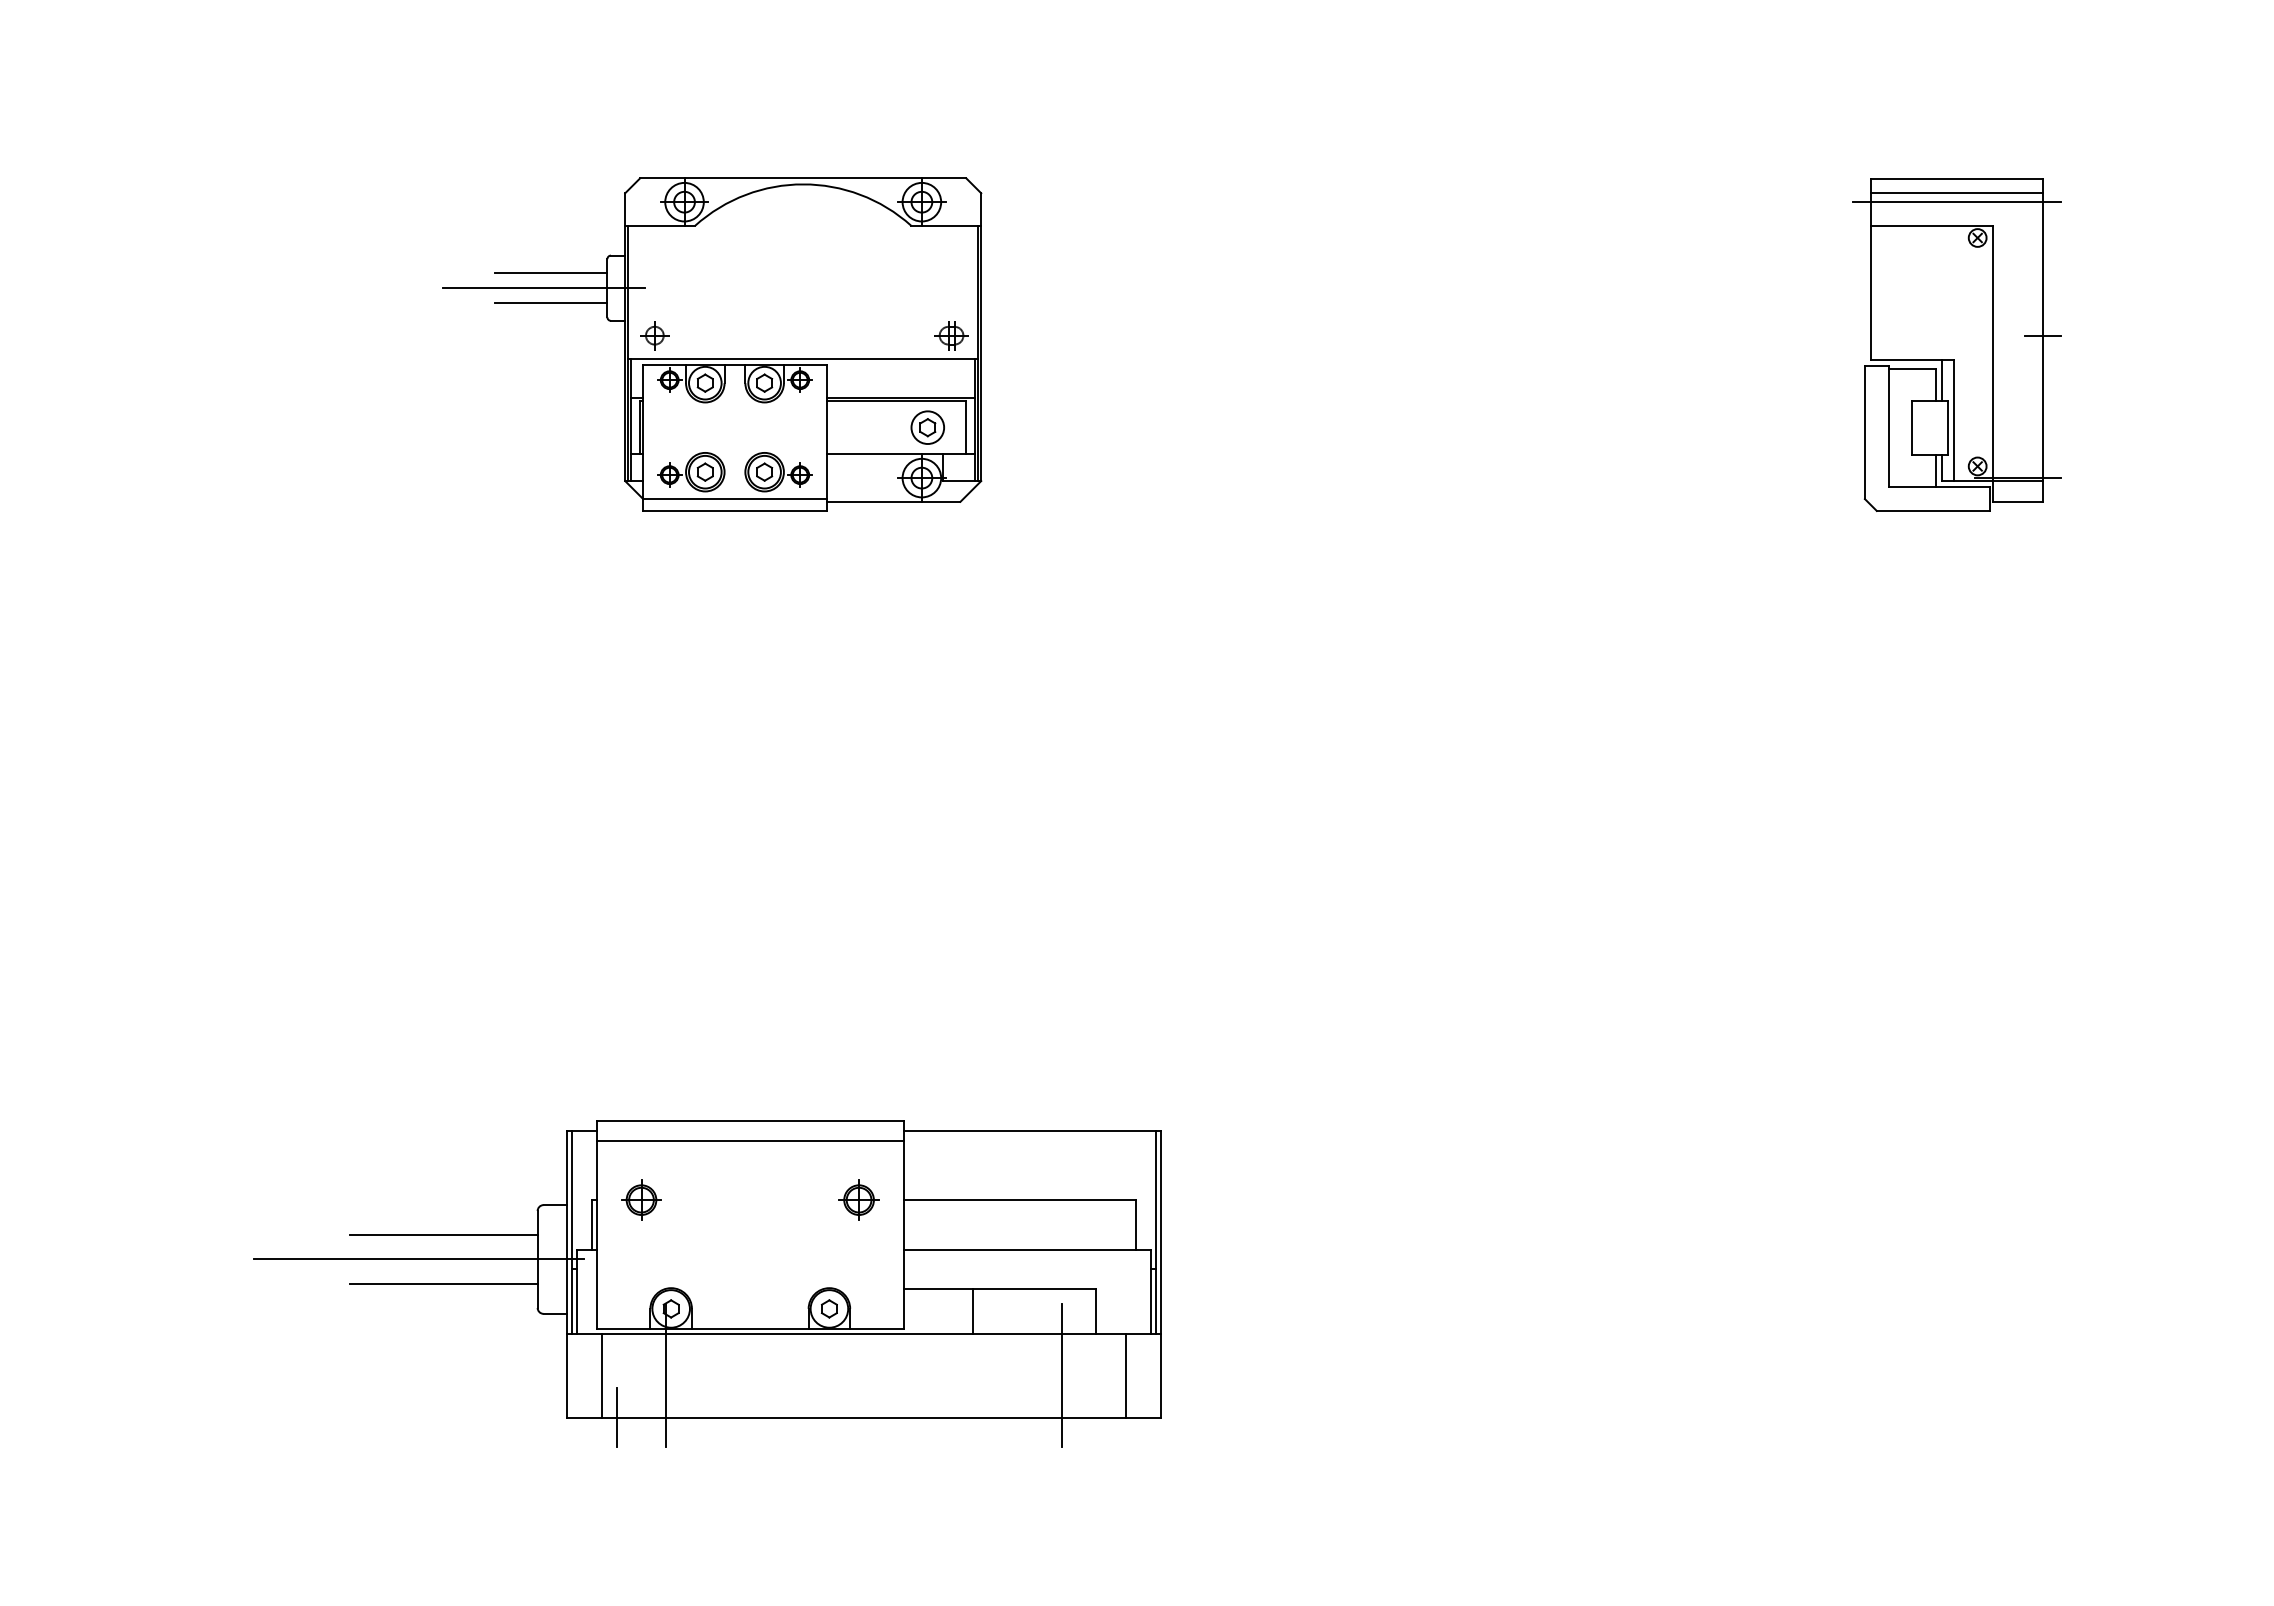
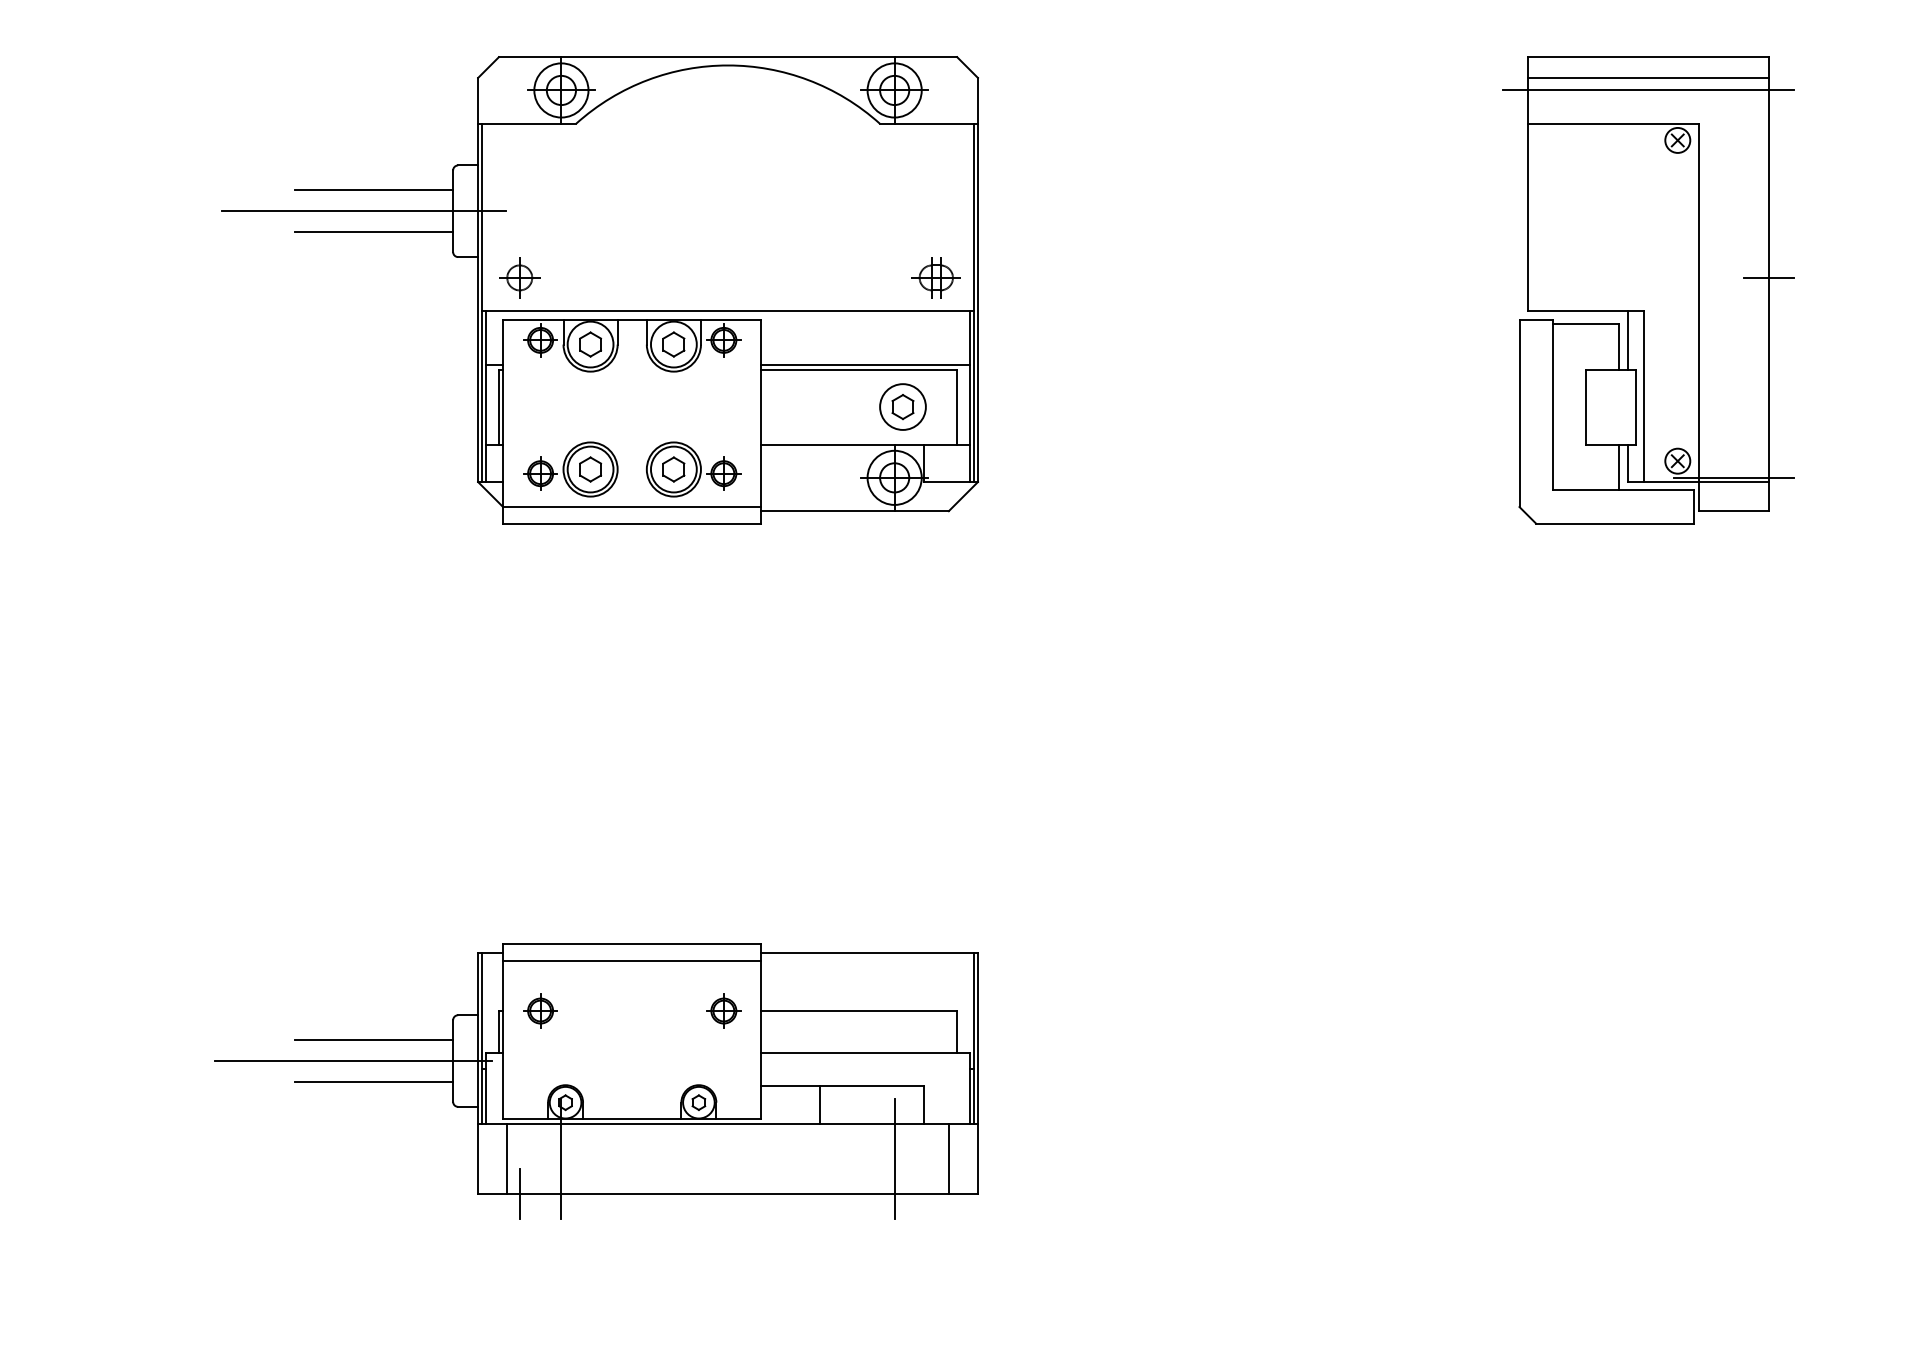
part: (711, 344) -> (599, 290), size x1.67
part: (1956, 344) -> (1648, 290), size x1.67

